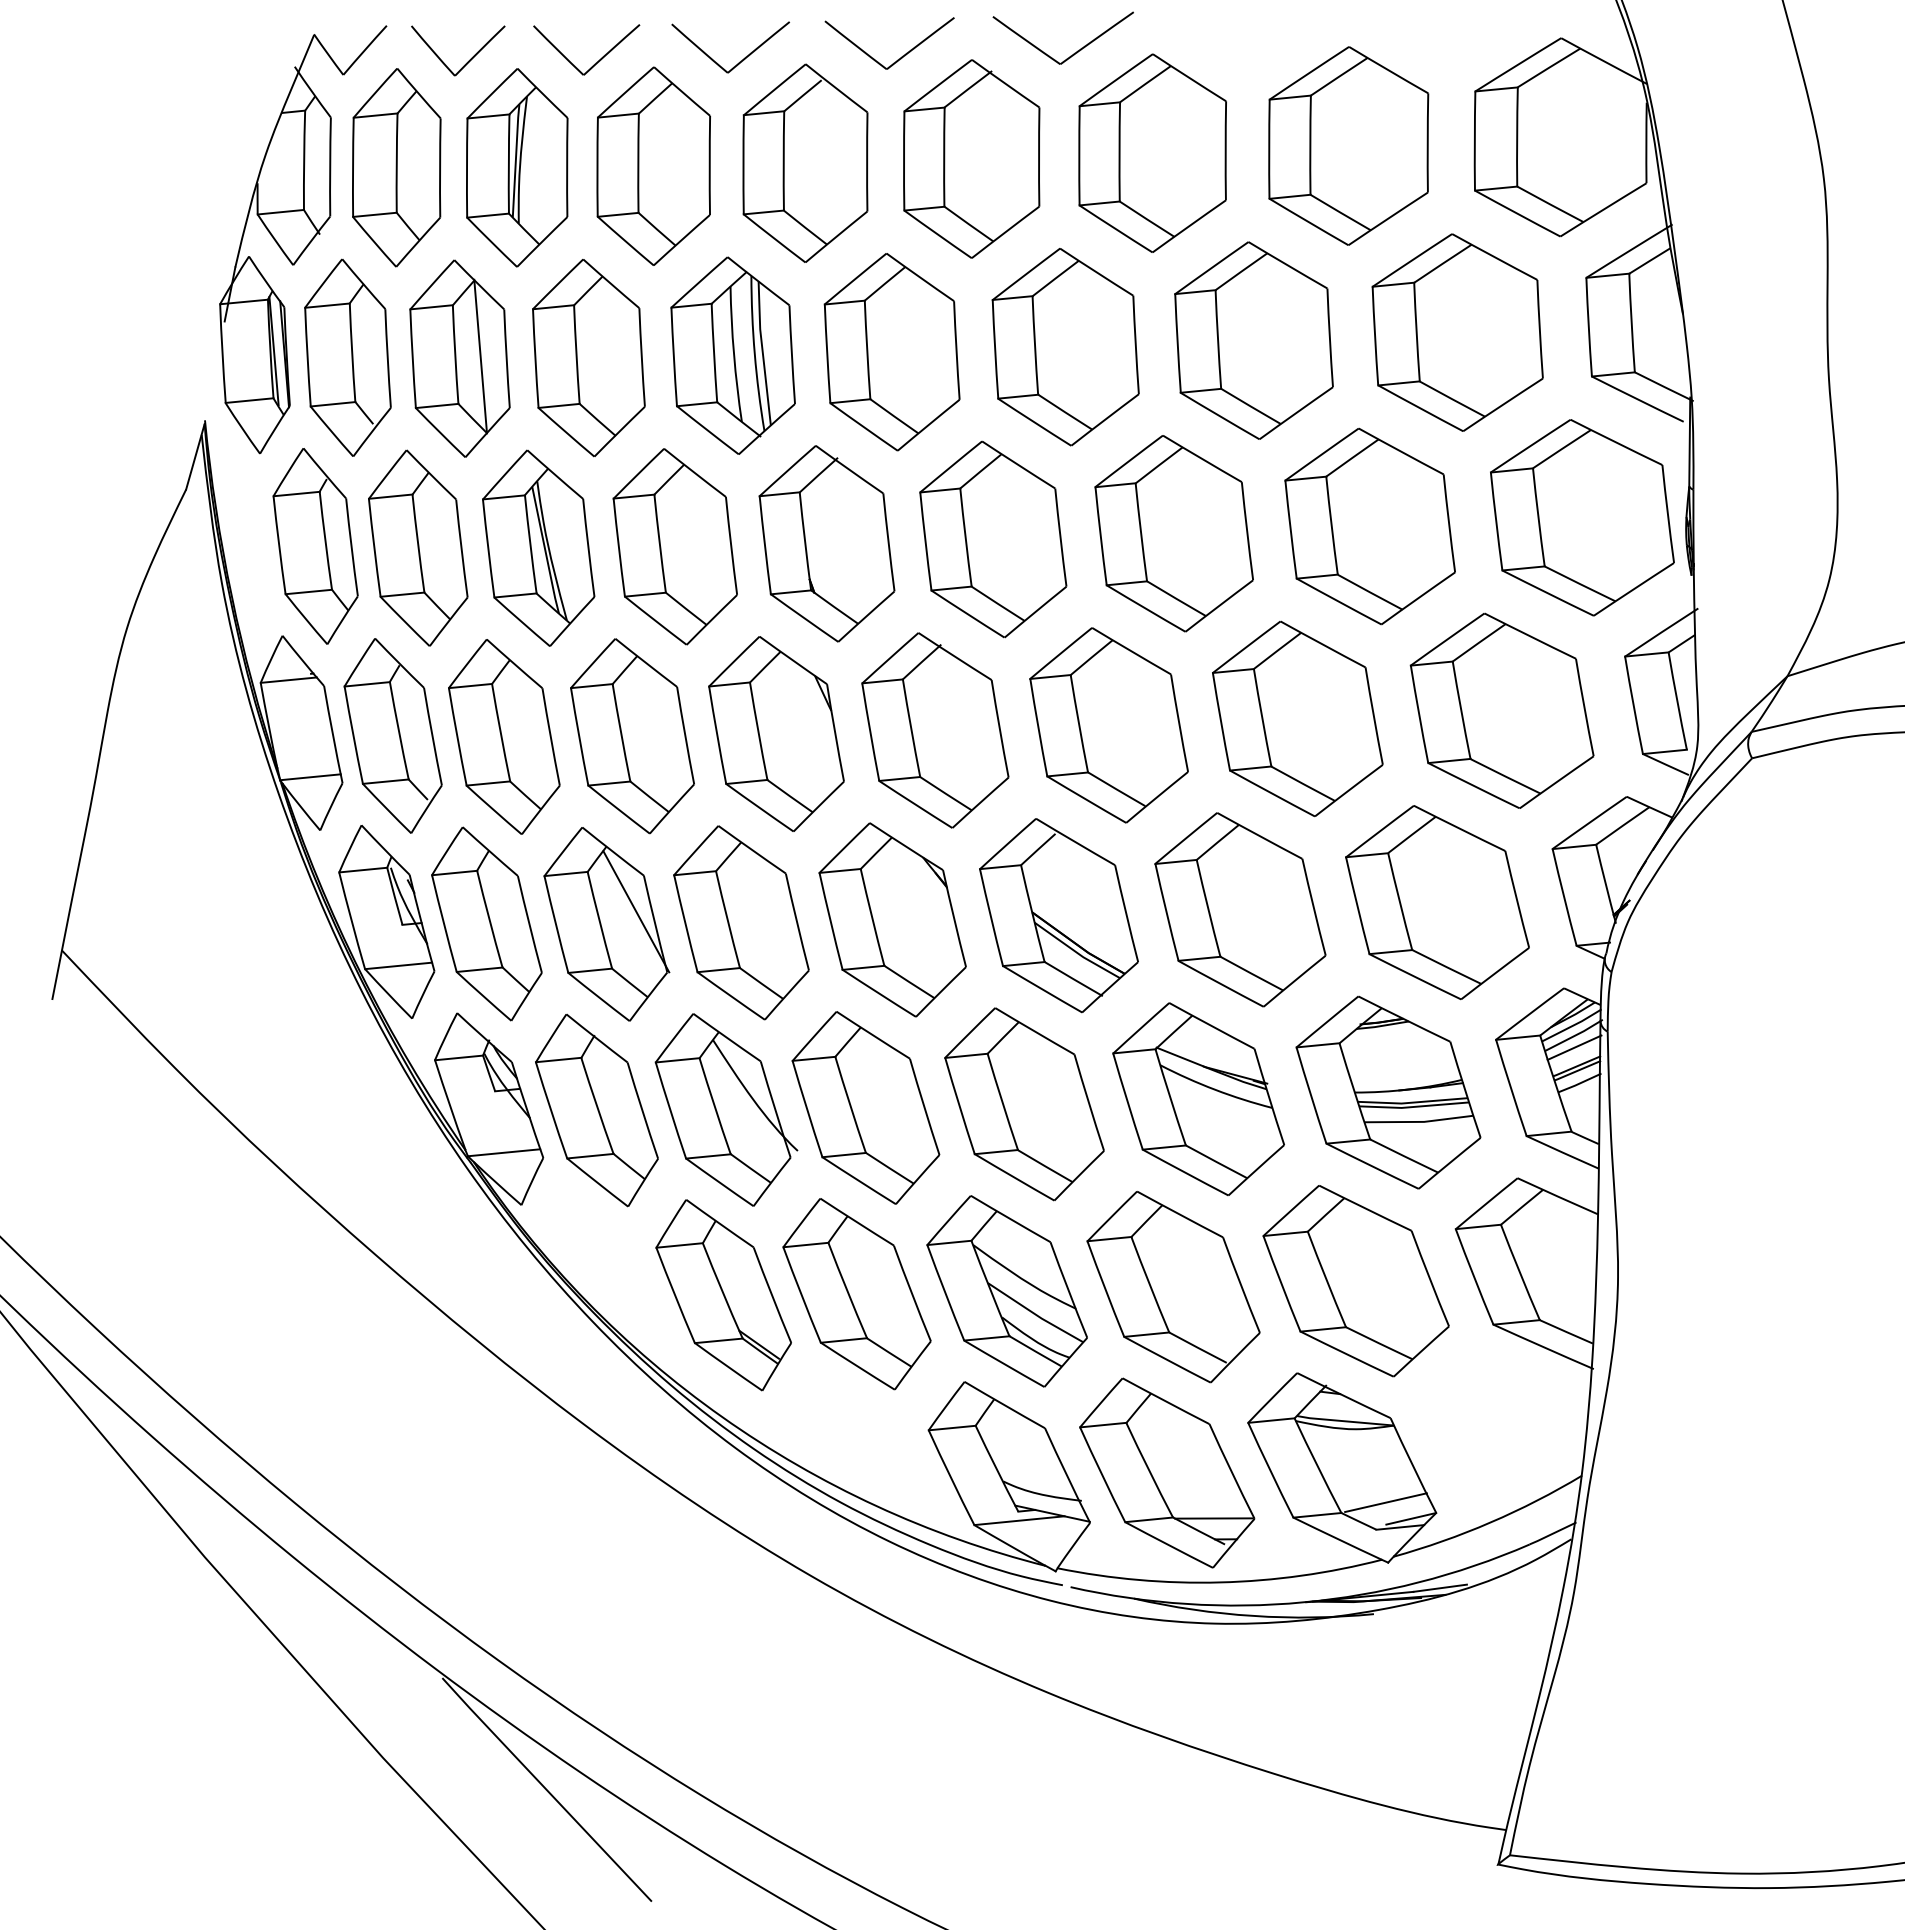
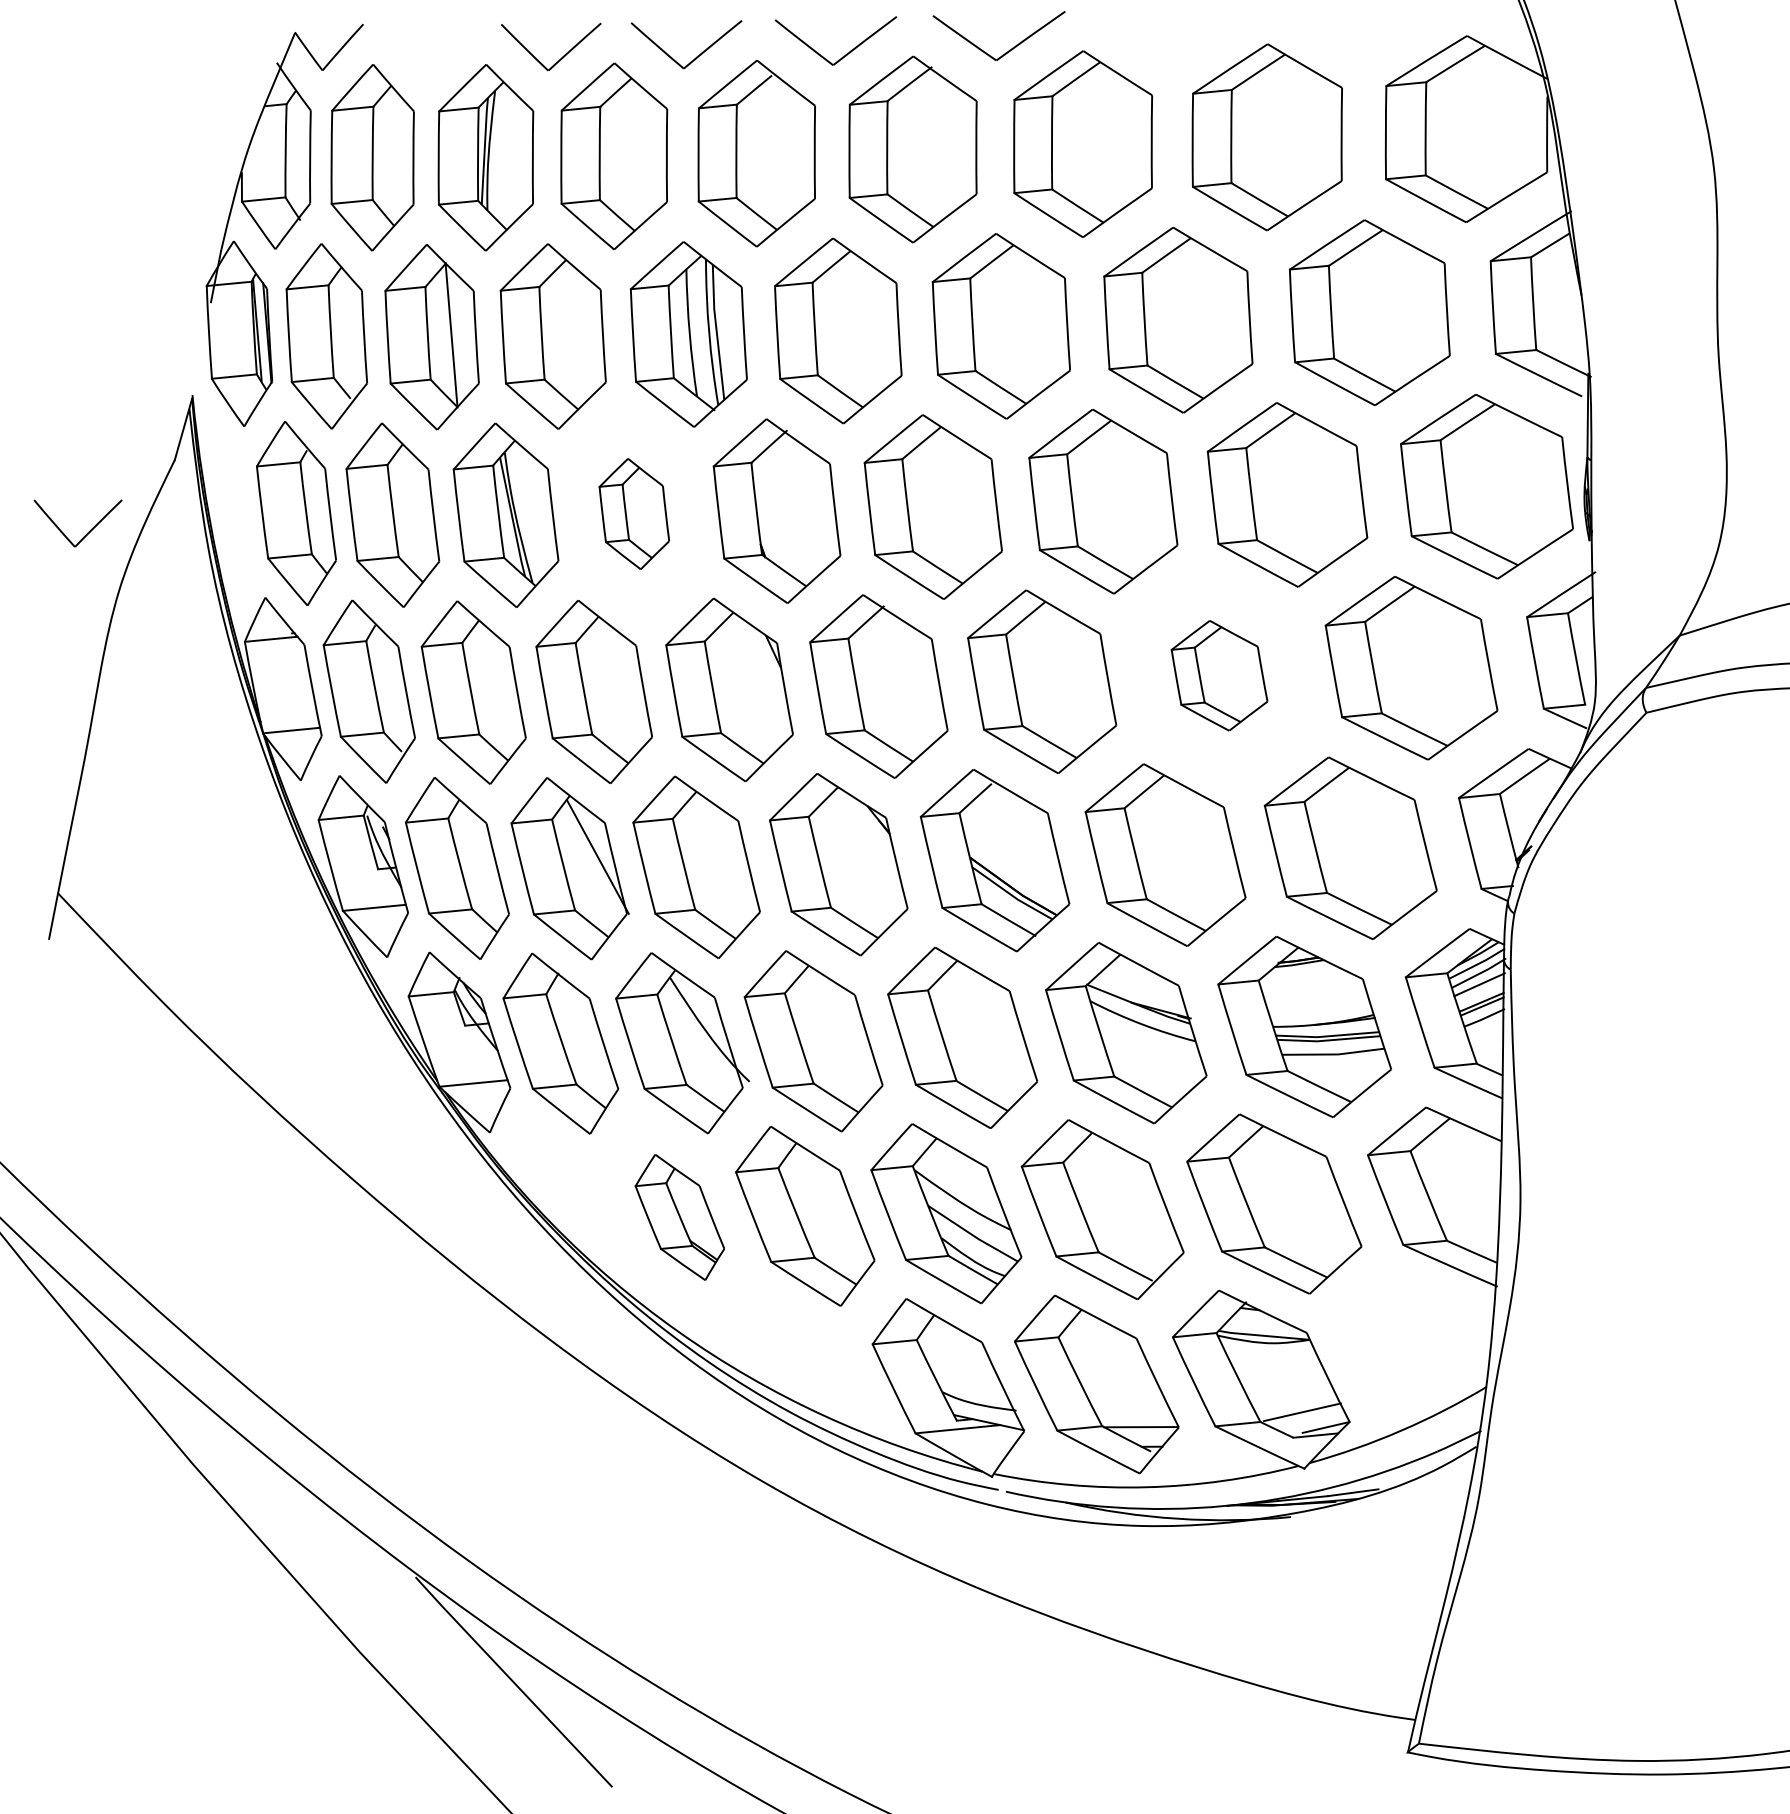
part: (468, 60) -> (87, 532), moved
part: (674, 546) -> (633, 513), size x0.6
part: (1297, 718) -> (1219, 675), size x0.6
part: (723, 1295) -> (679, 1217), size x0.7

